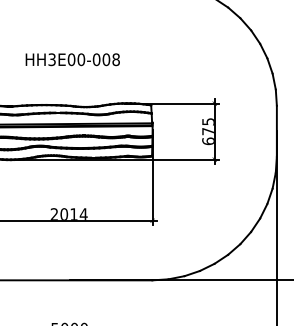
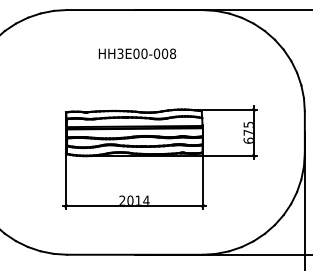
text: (72, 59) -> (137, 53), moved

